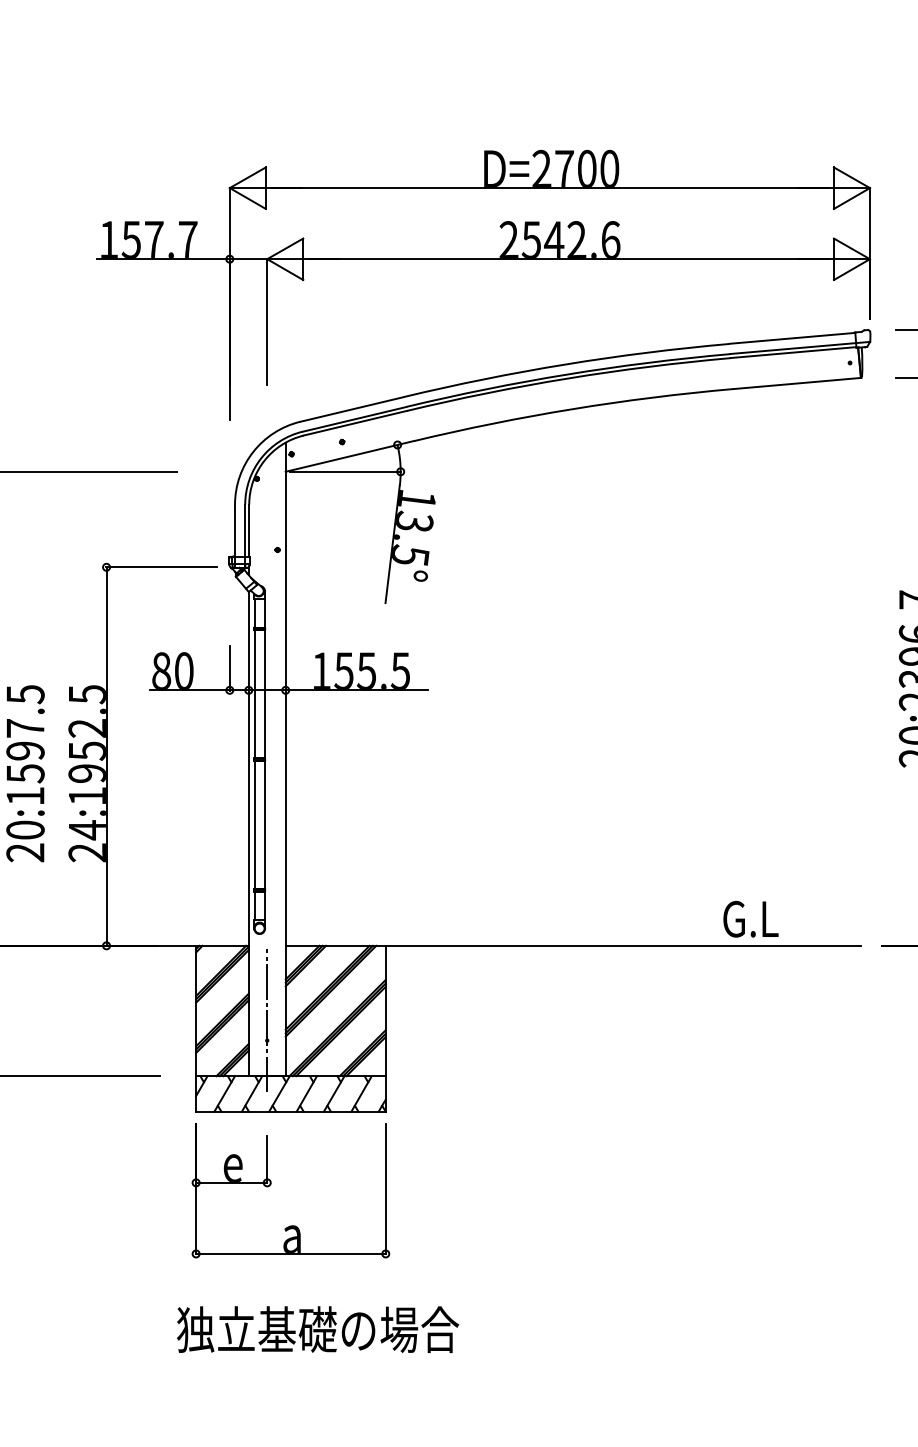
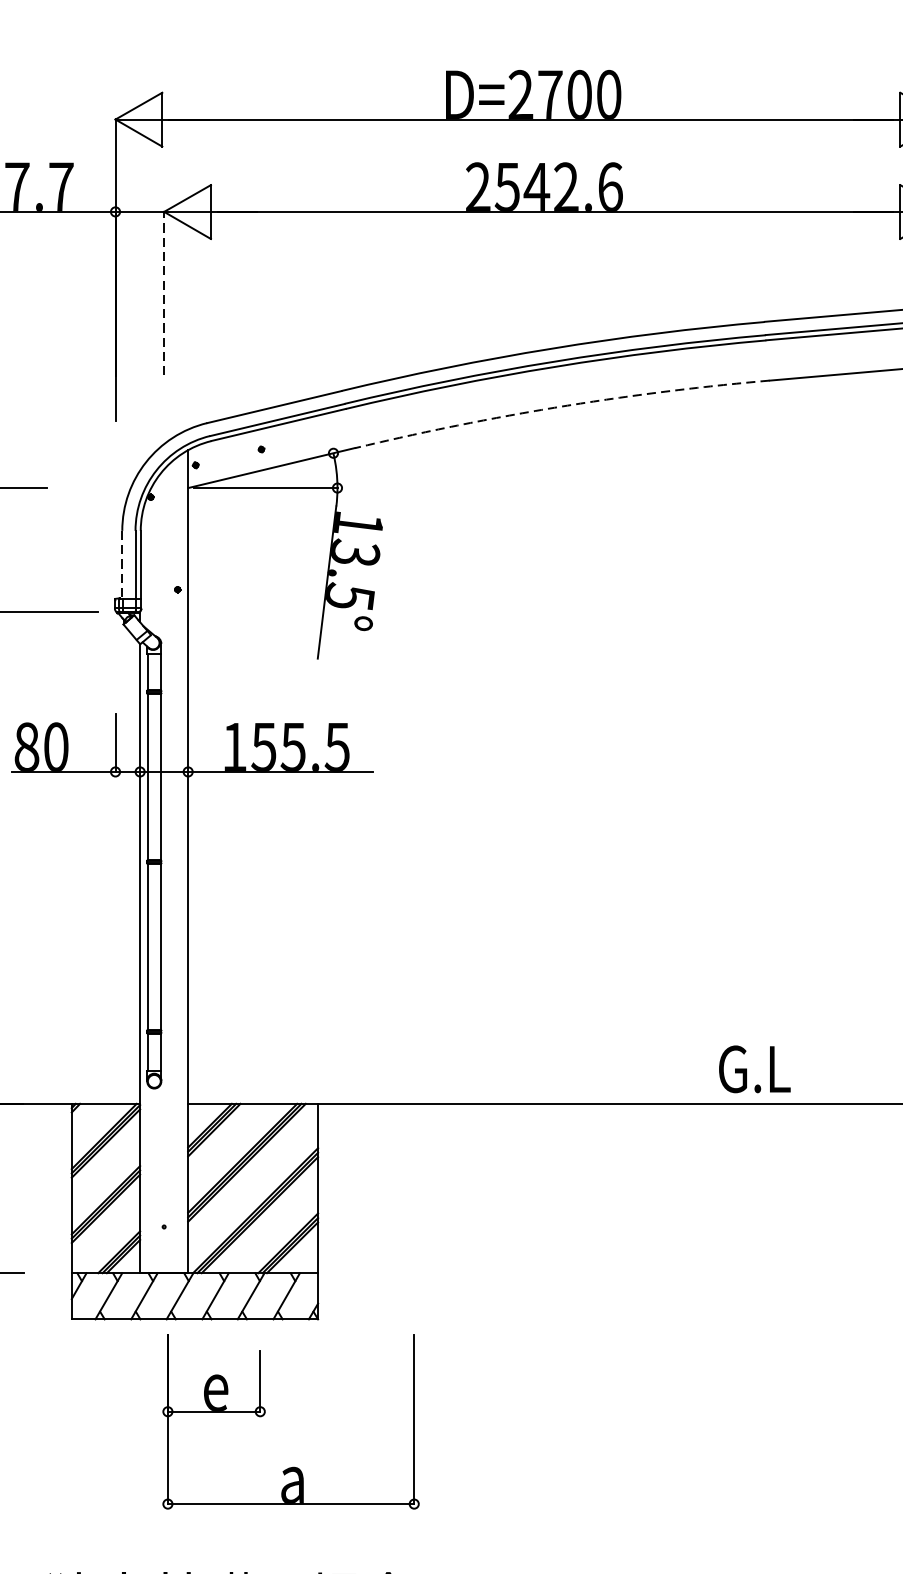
line: (267, 321) -> (164, 292), solid -> dashed
arc: (572, 409) -> (560, 407), solid -> dashed
line: (235, 531) -> (122, 565), solid -> dashed
text: (750, 919) -> (754, 1069), moved
line: (267, 1020) -> (164, 1200), removed
part: (271, 1184) -> (265, 1413), moved

